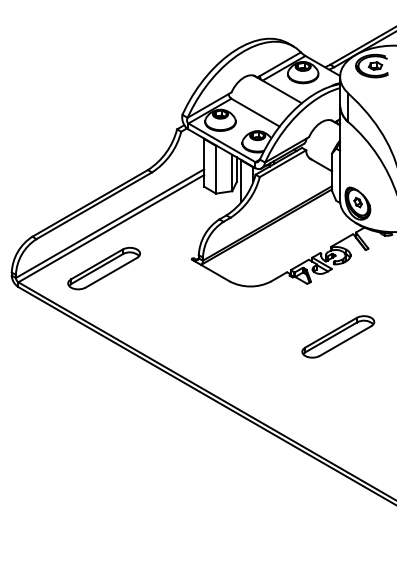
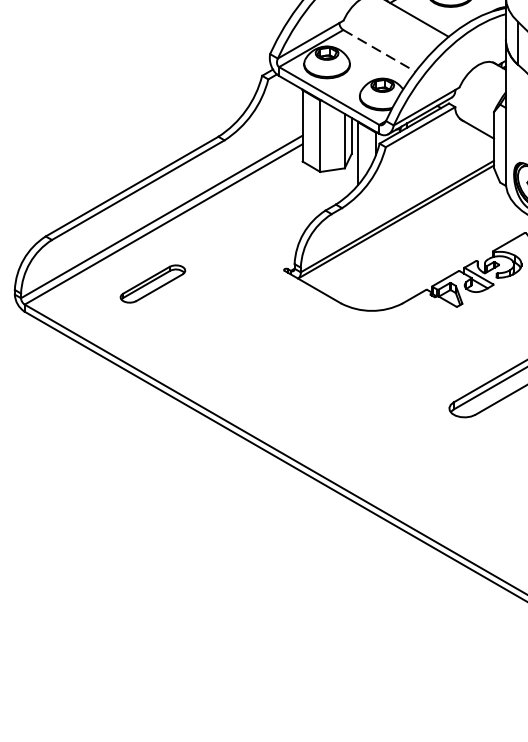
line: (255, 112) -> (379, 50), solid -> dashed
part: (103, 268) -> (152, 283), size x0.6

